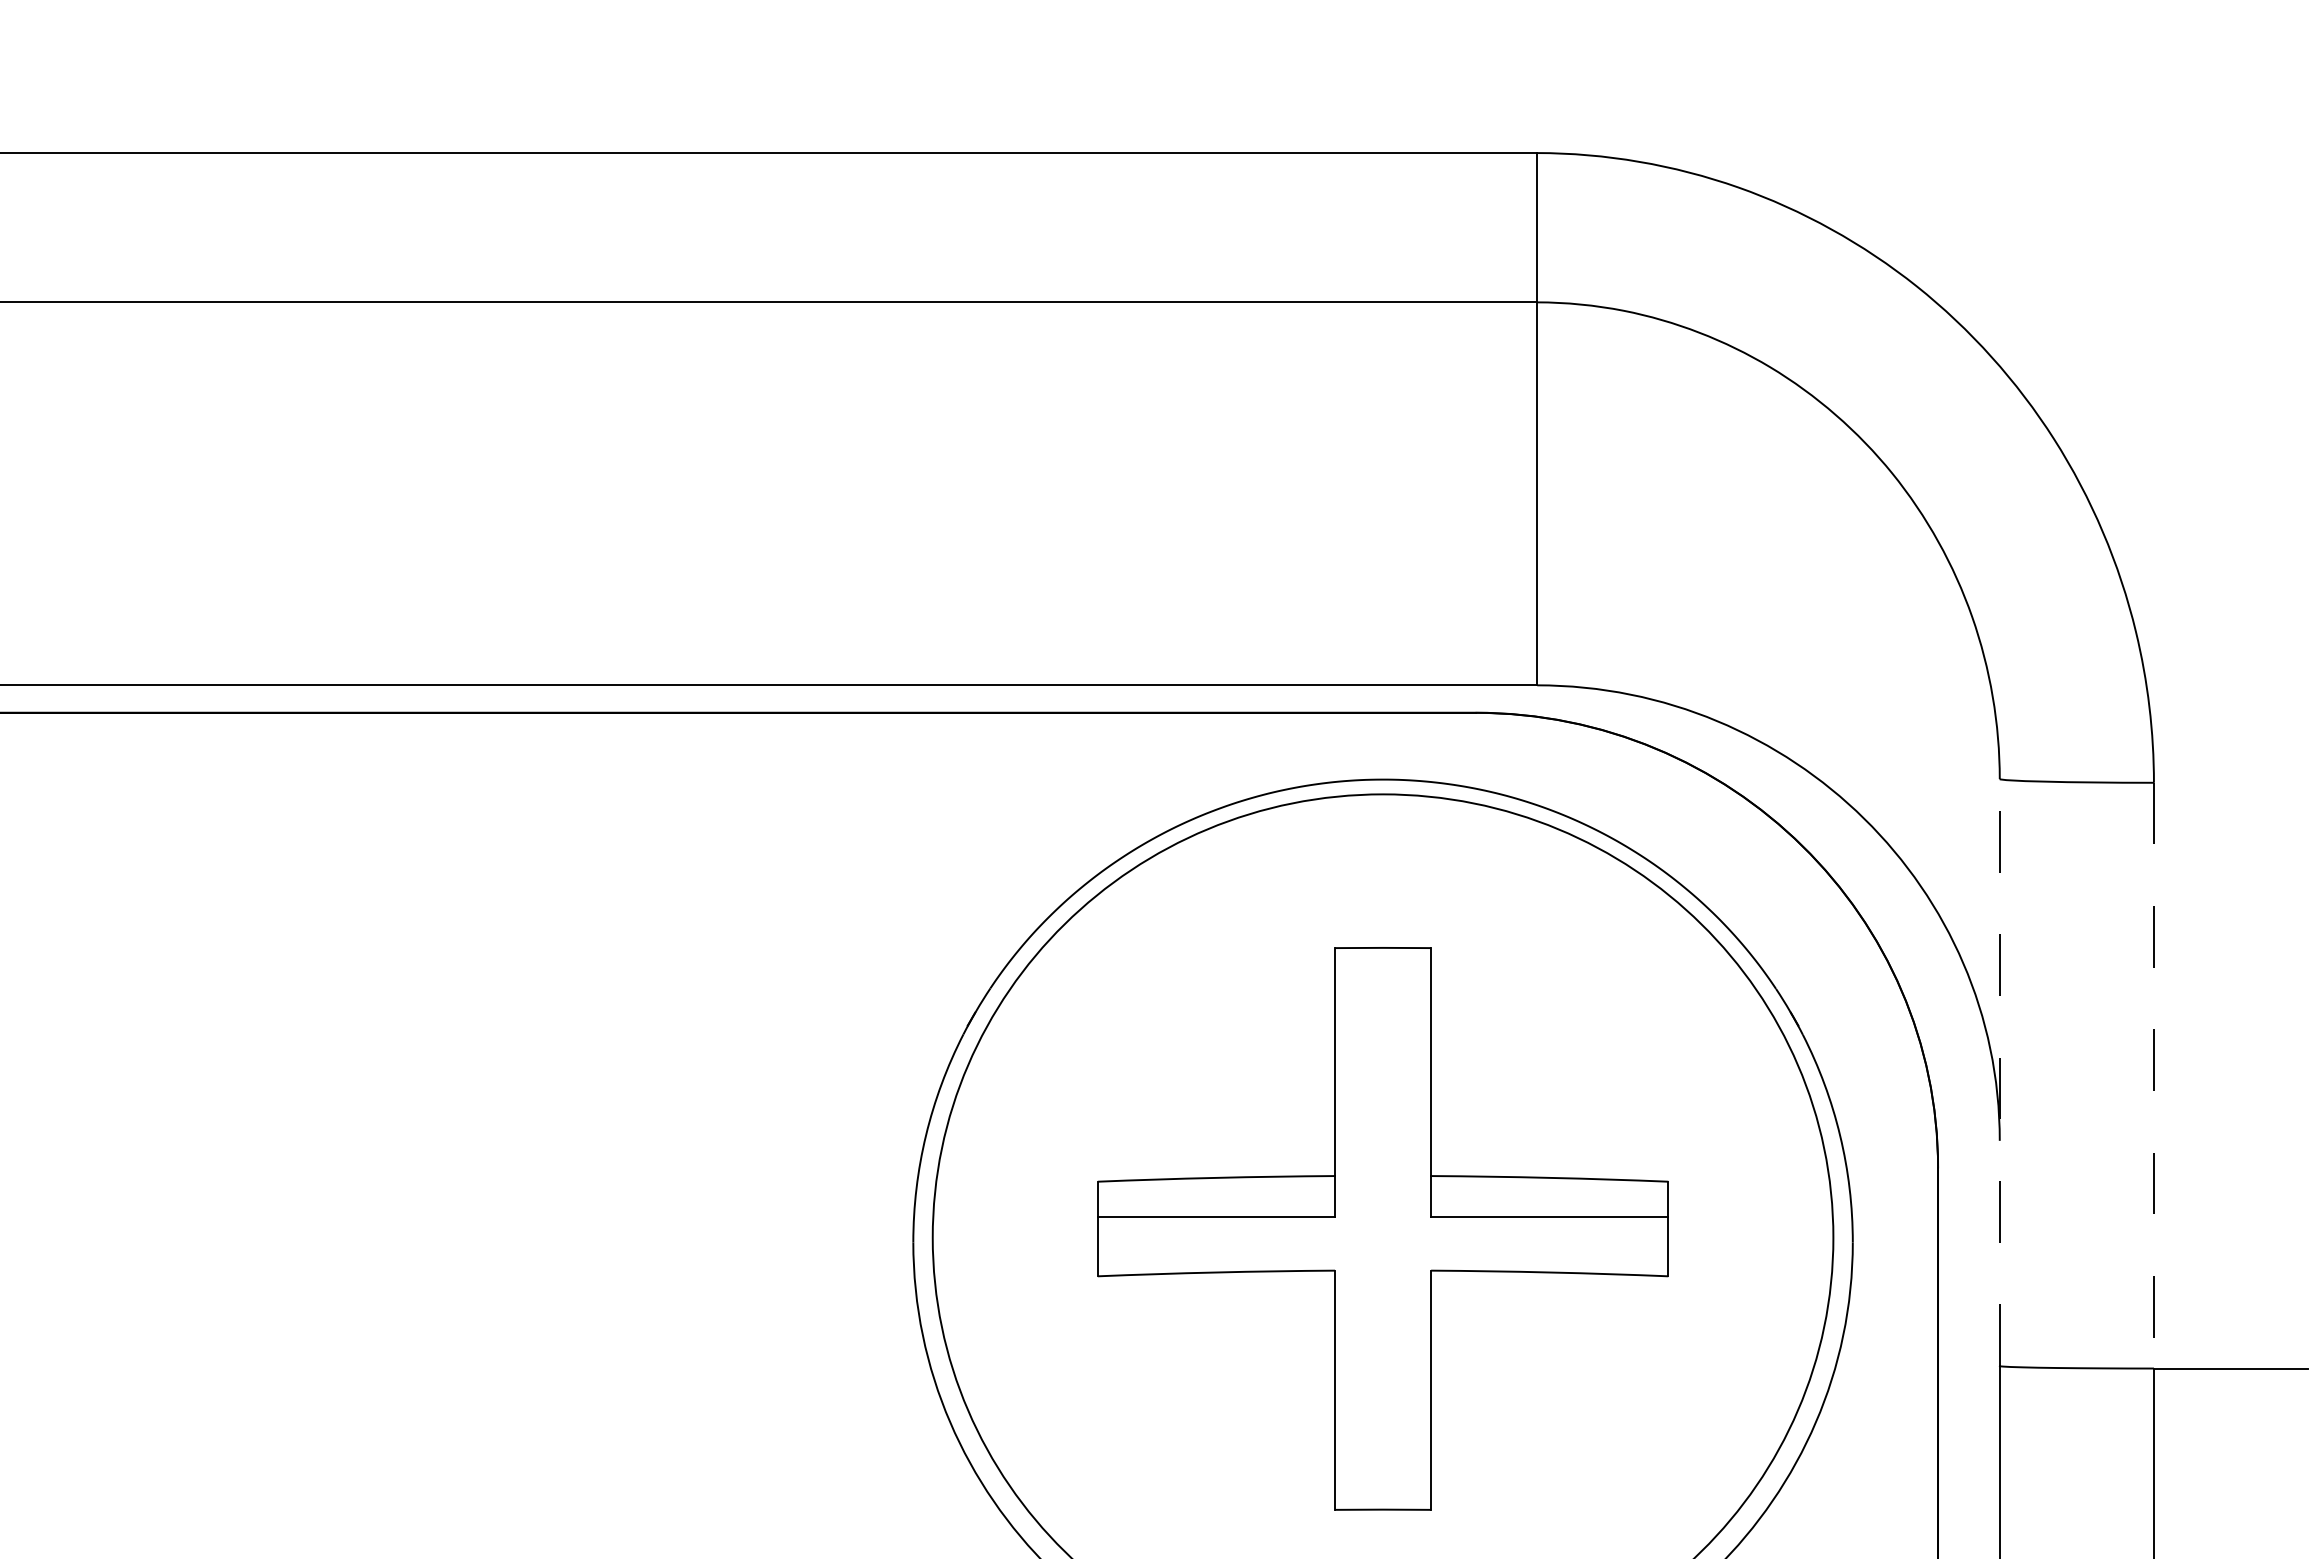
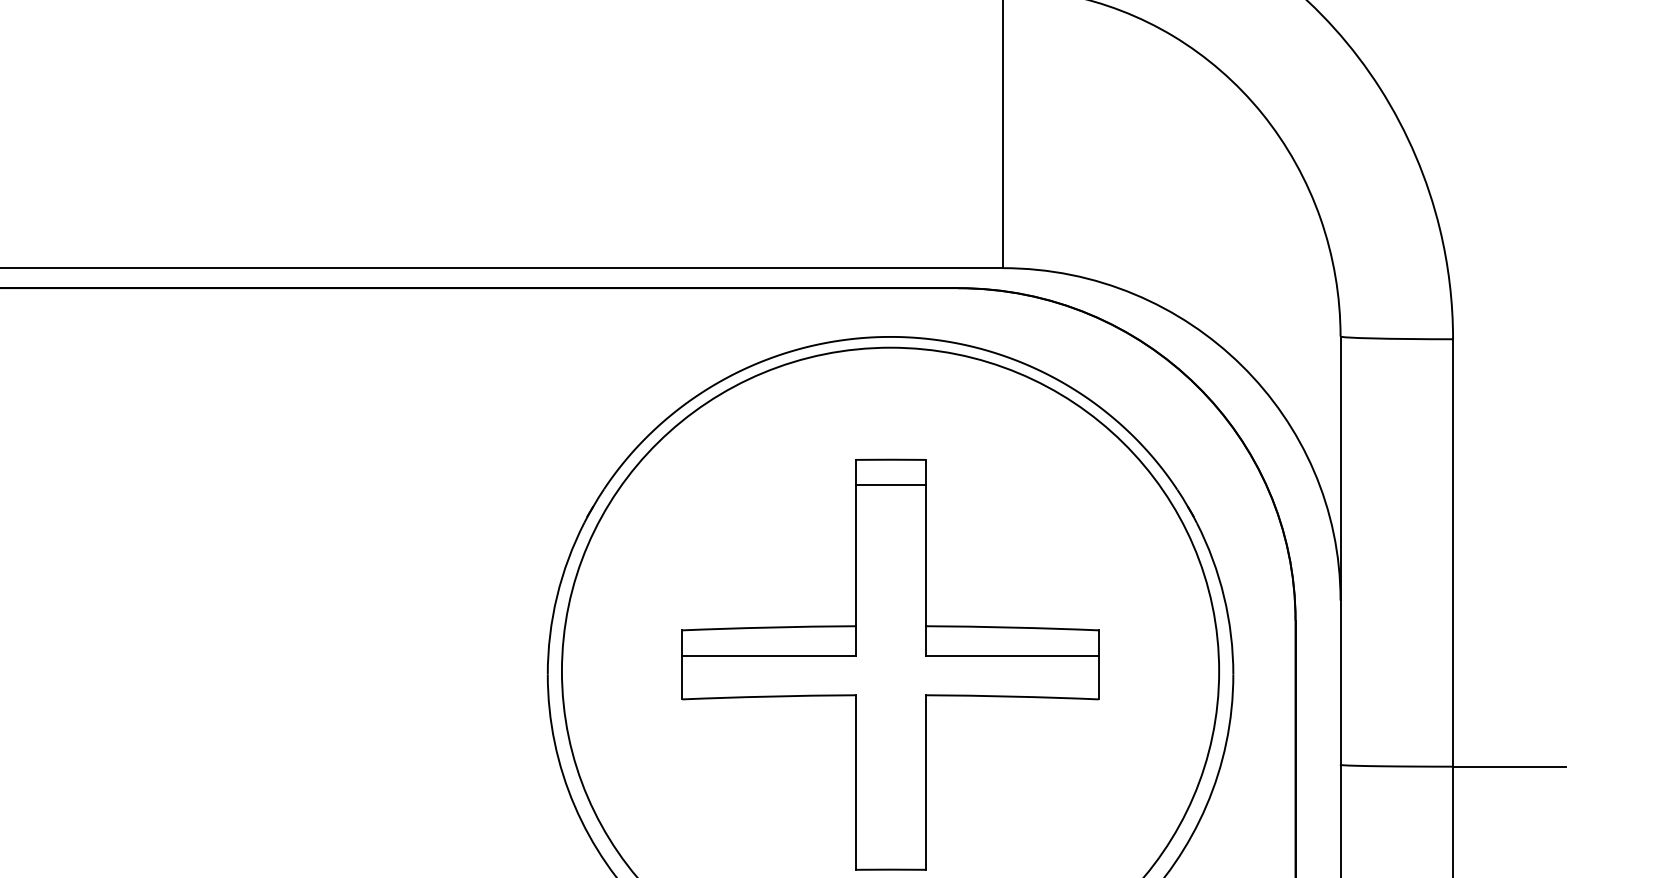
line: (1383, 983) -> (890, 485), added
line: (1999, 1072) -> (1340, 550), dashed -> solid
line: (2153, 1075) -> (1452, 552), dashed -> solid

